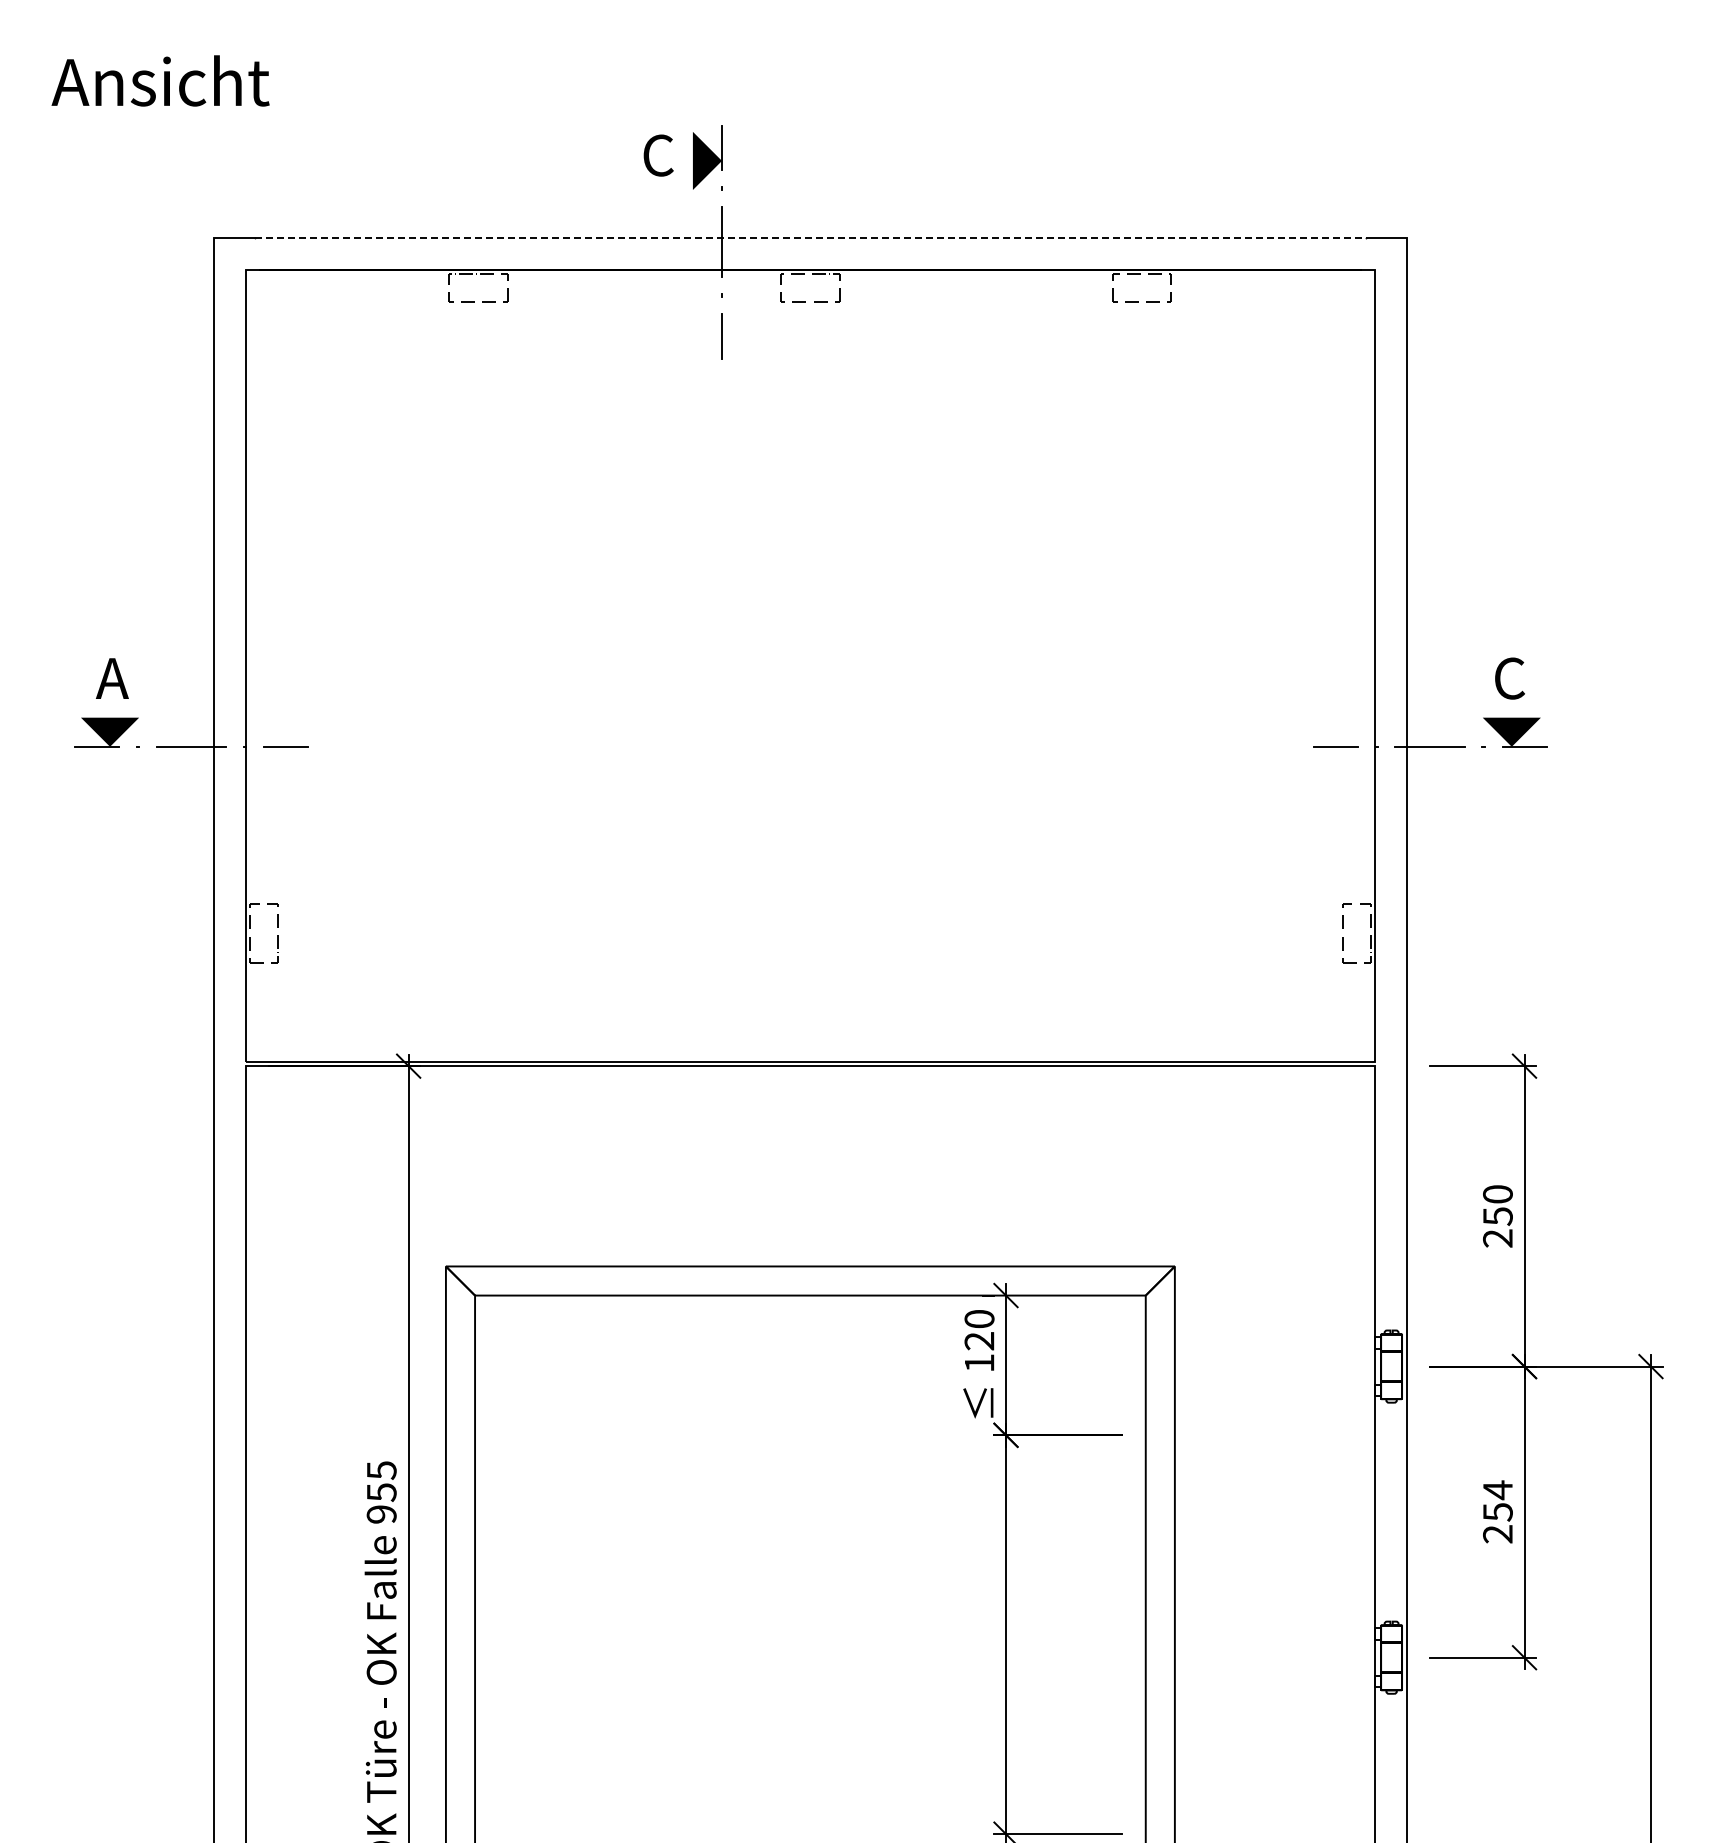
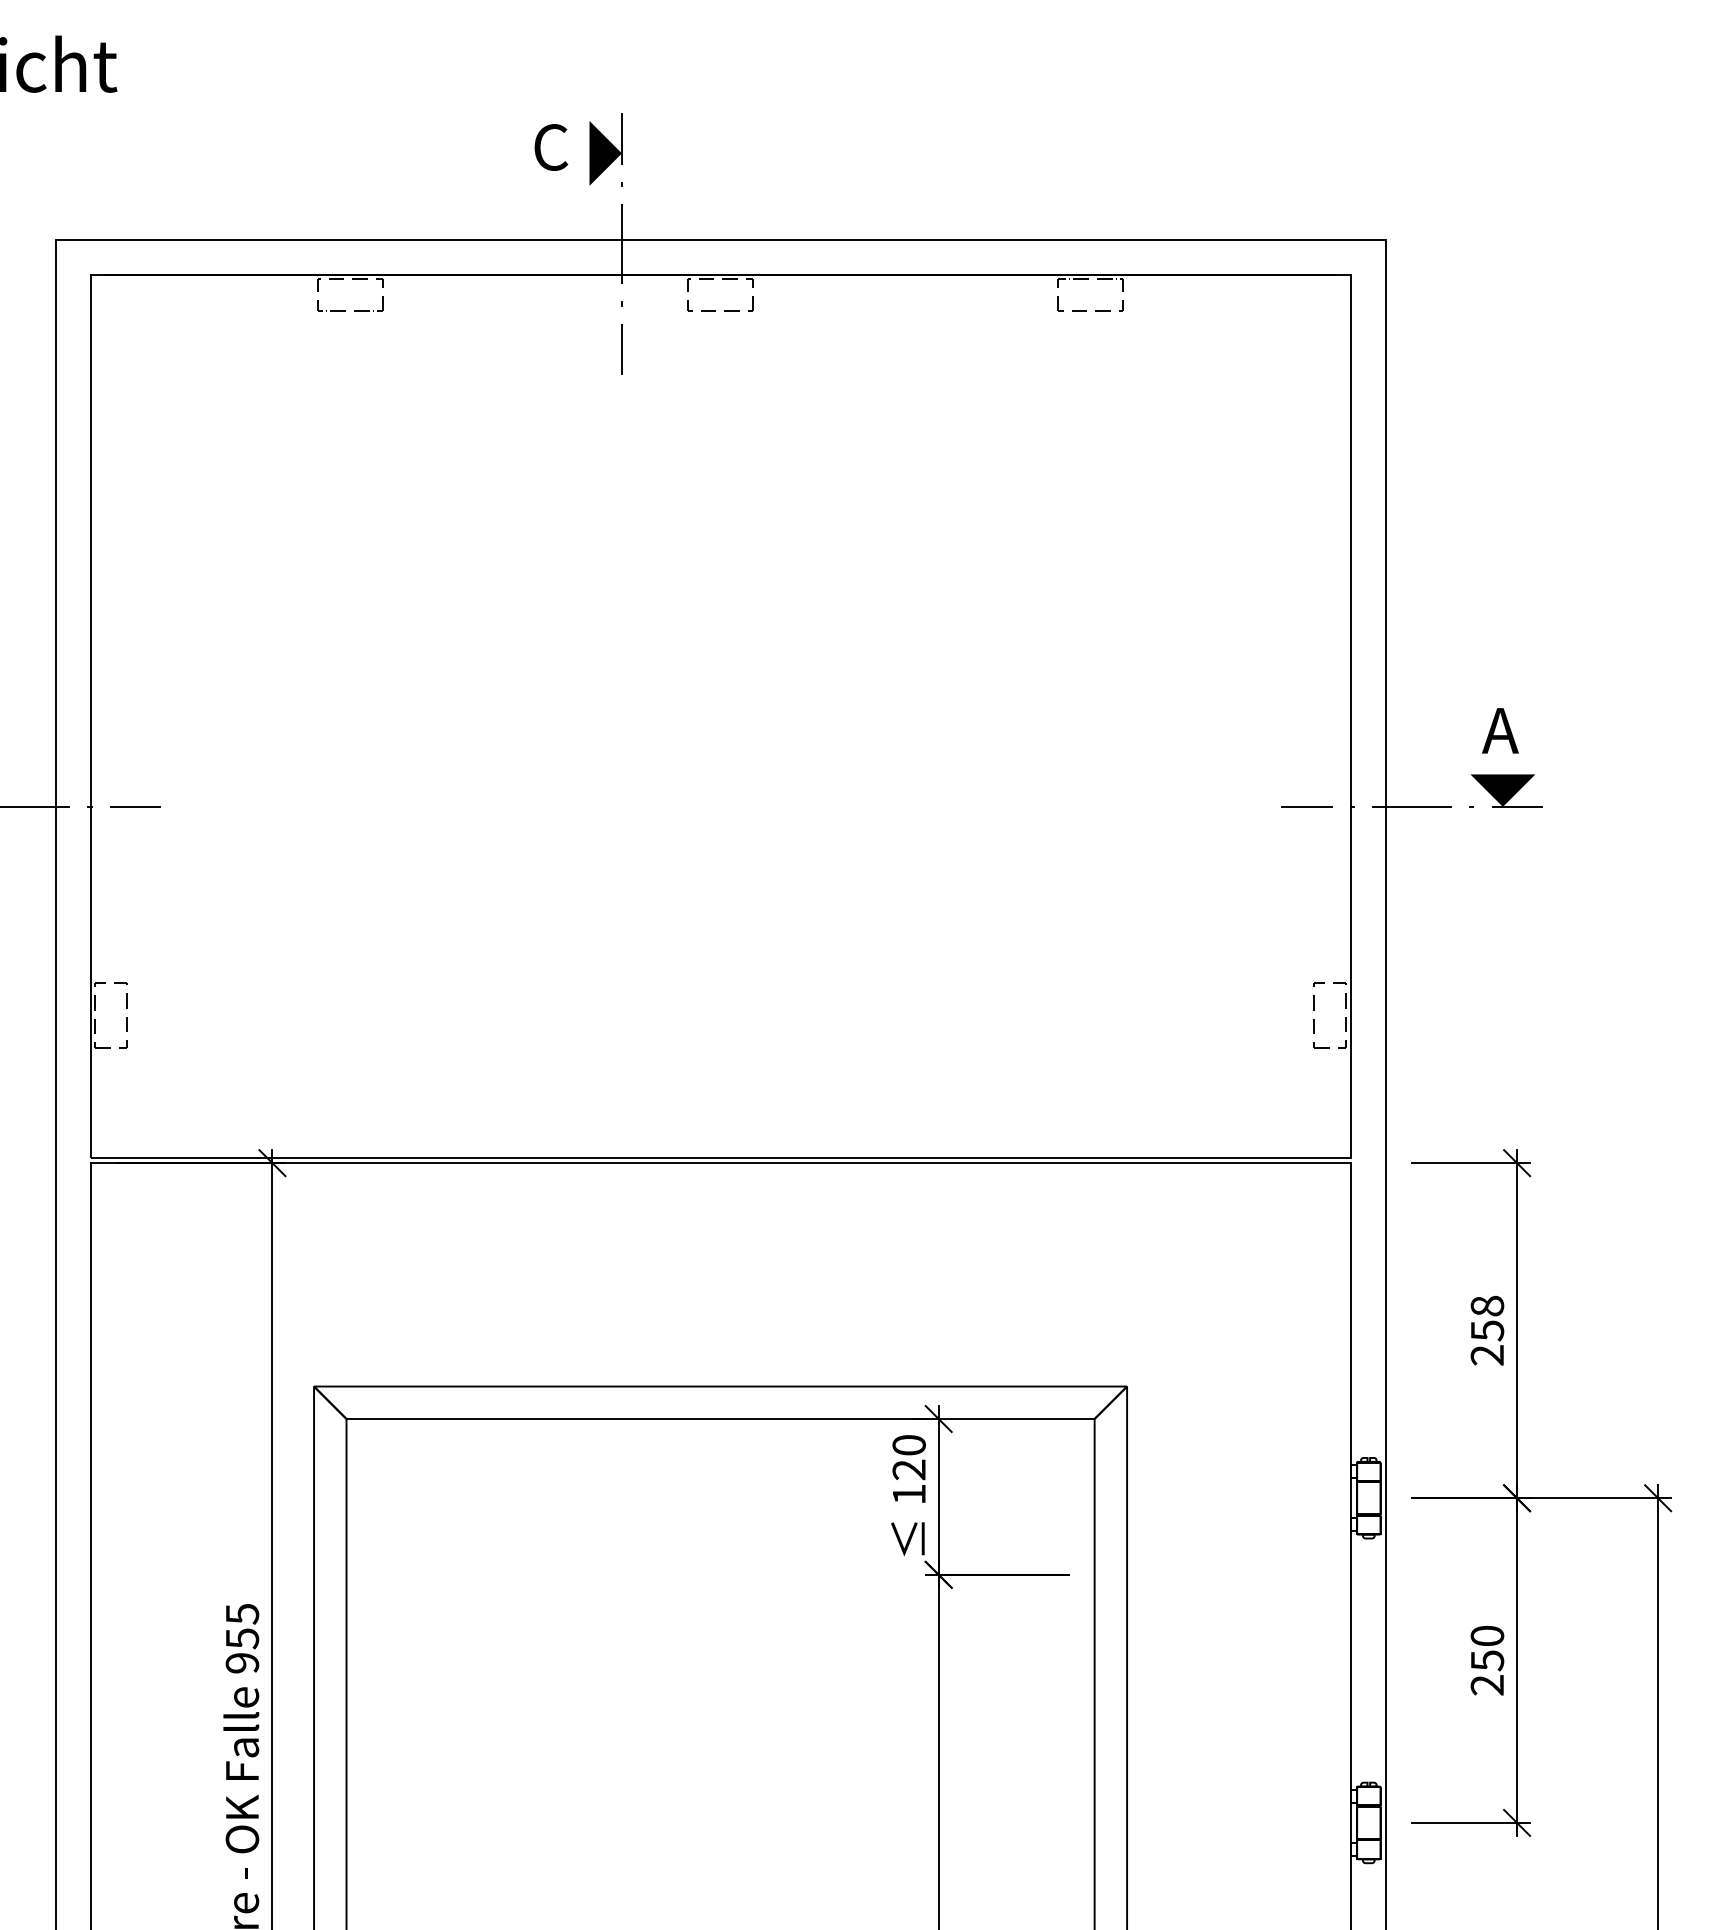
line: (810, 238) -> (720, 239), dashed -> solid
text: (1509, 678) -> (1500, 730), C -> A
text: (1497, 1194) -> (1486, 1306), 250 -> 258
text: (1497, 1490) -> (1486, 1636), 254 -> 250

